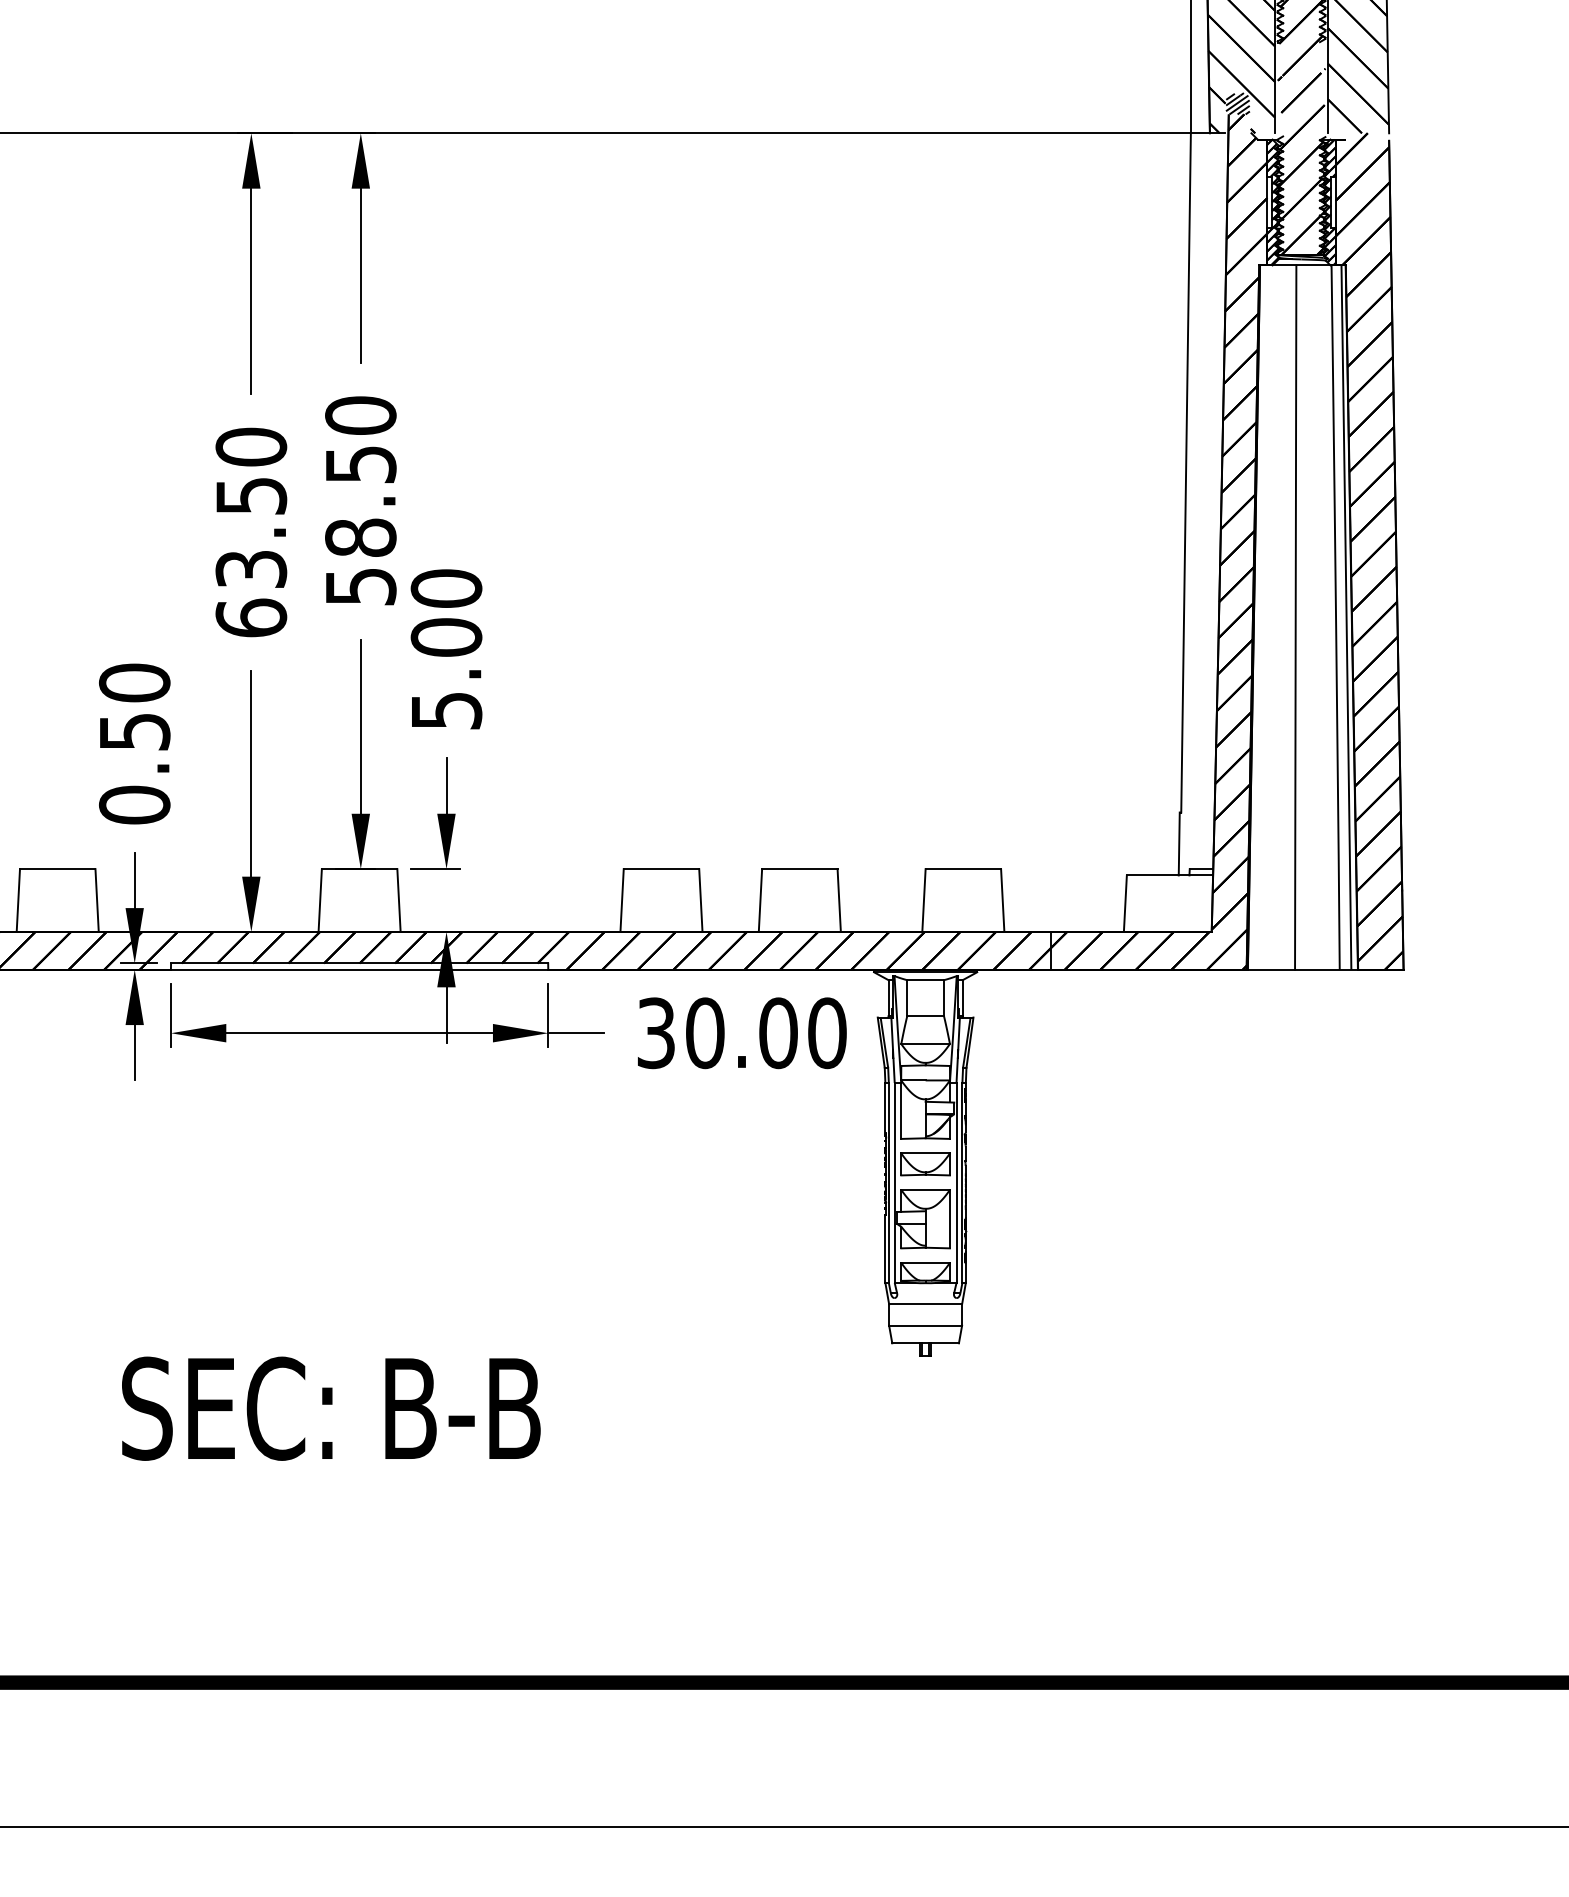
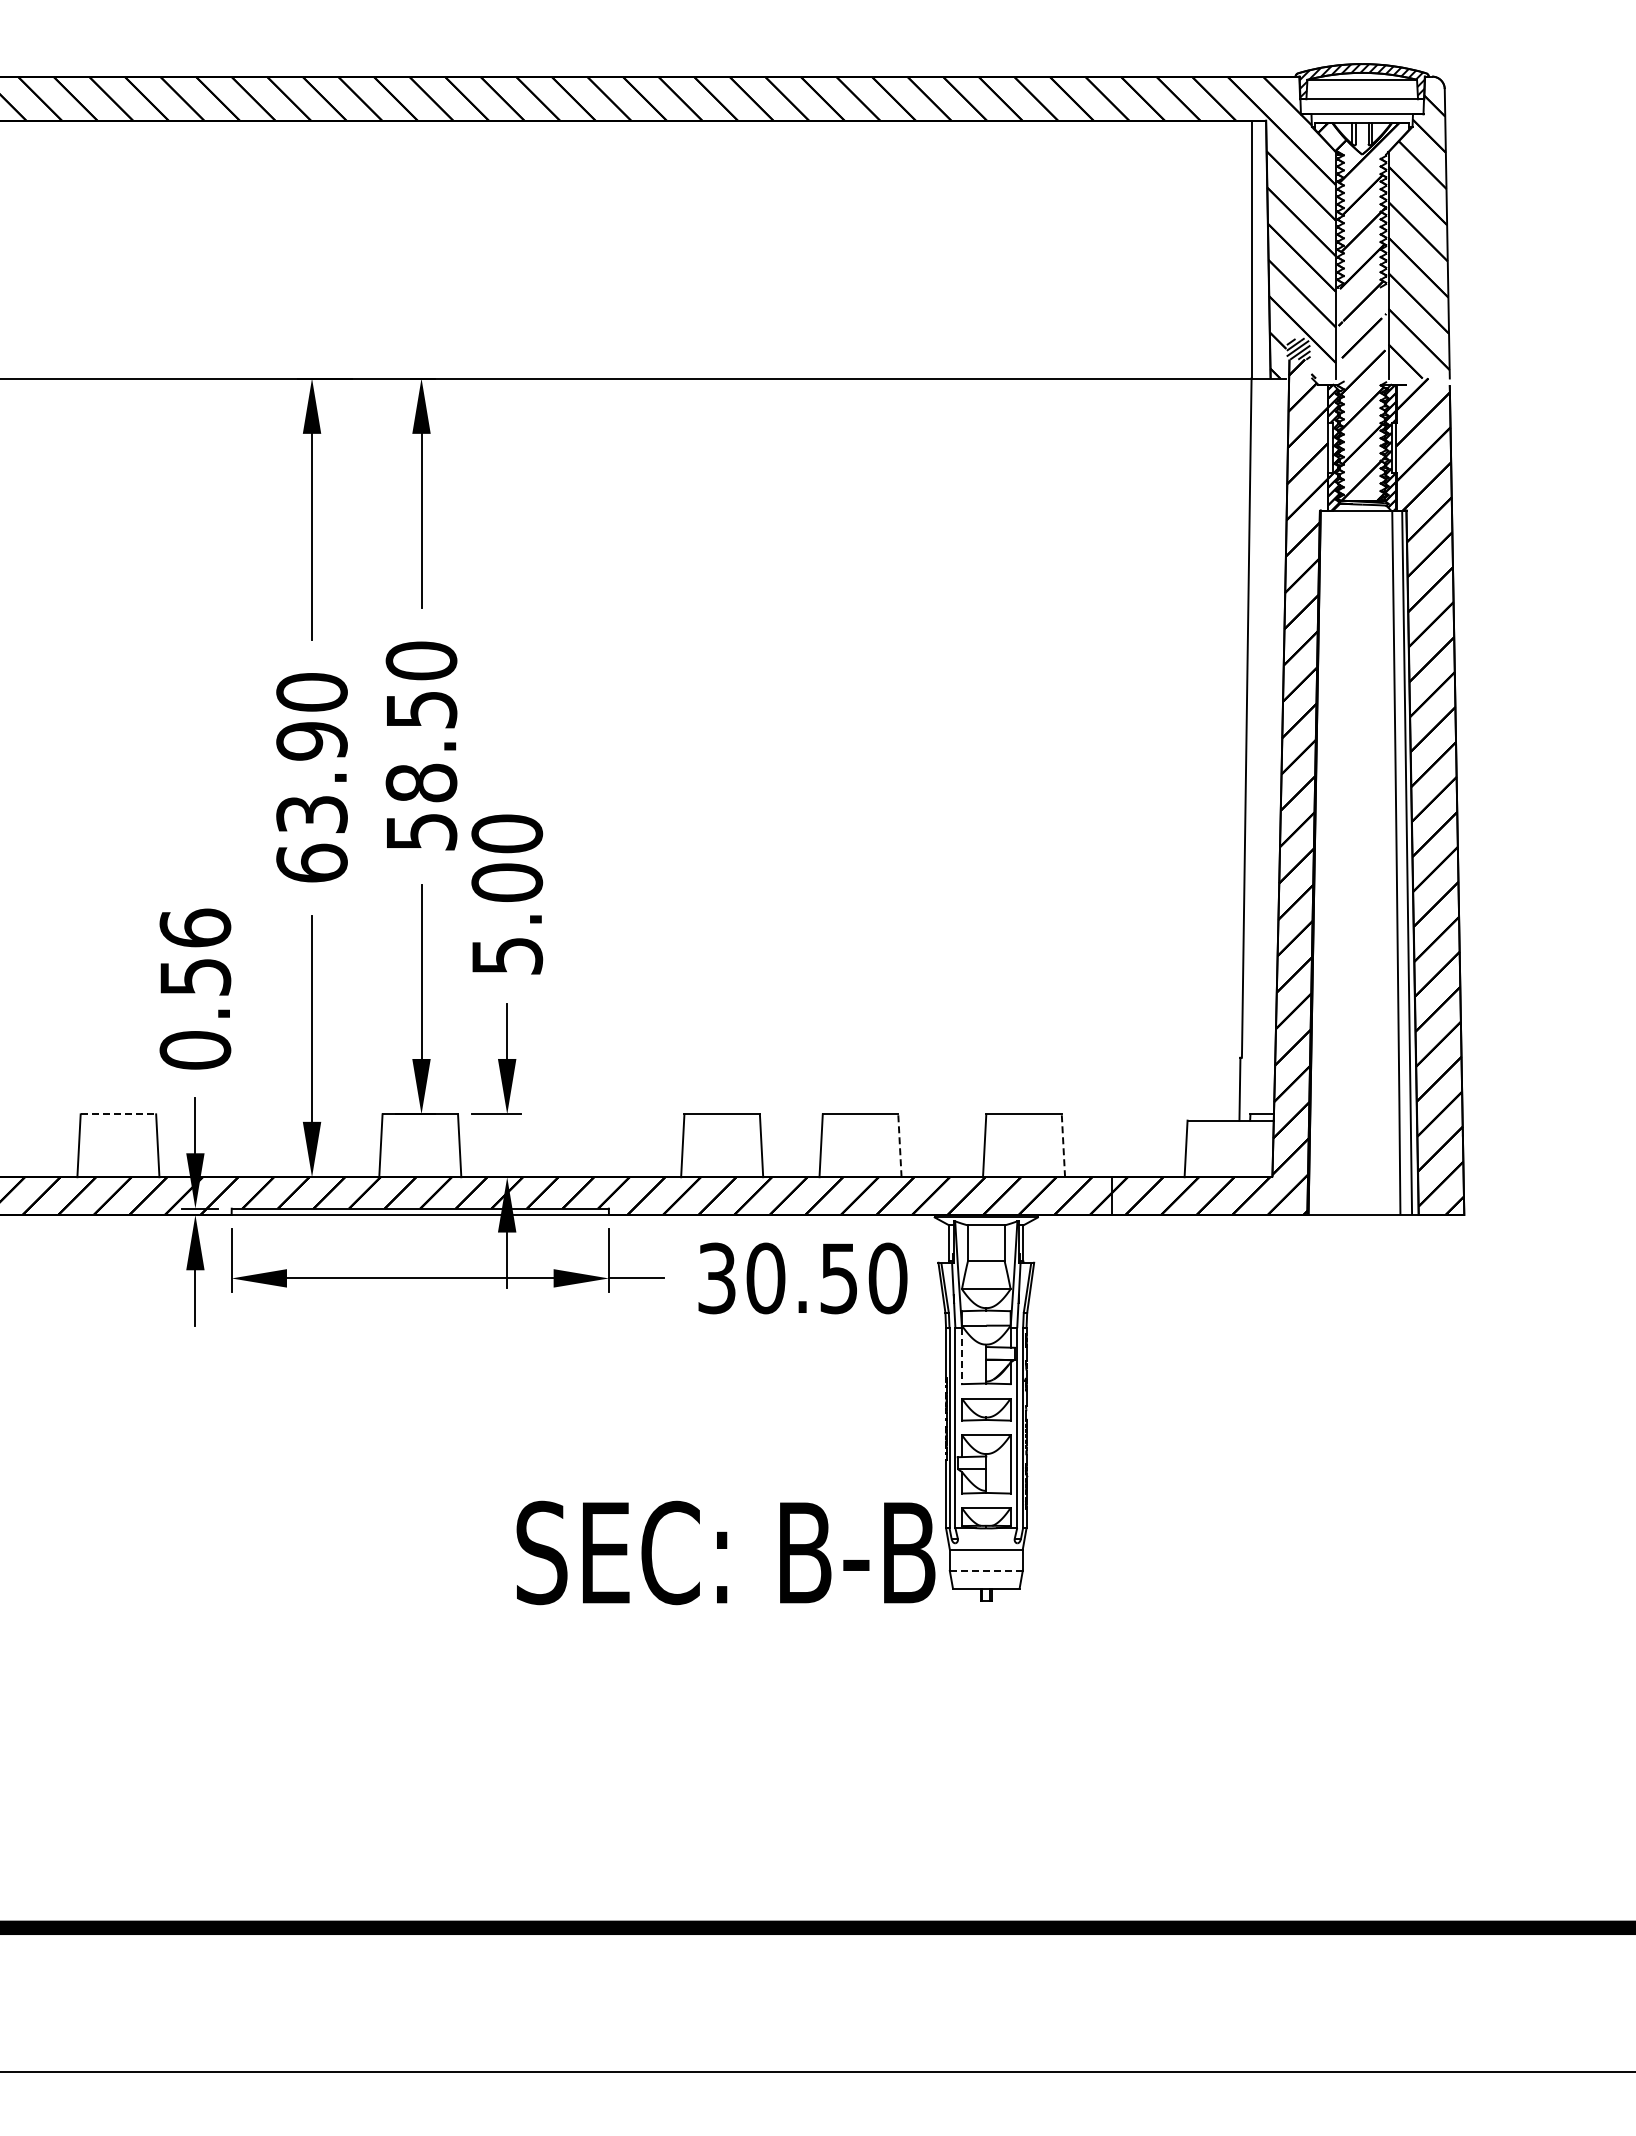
text: (250, 496) -> (311, 741), 63.50 -> 63.90
line: (1295, 617) -> (1356, 862), removed
text: (134, 682) -> (195, 927), 0.50 -> 0.56
line: (57, 869) -> (118, 1114), solid -> dashed
line: (838, 900) -> (899, 1145), solid -> dashed
line: (1002, 900) -> (1063, 1145), solid -> dashed
text: (778, 1033) -> (839, 1278), 30.00 -> 30.50
line: (900, 1111) -> (961, 1356), solid -> dashed
line: (925, 1325) -> (986, 1570), solid -> dashed
text: (330, 1408) -> (725, 1552), moved

